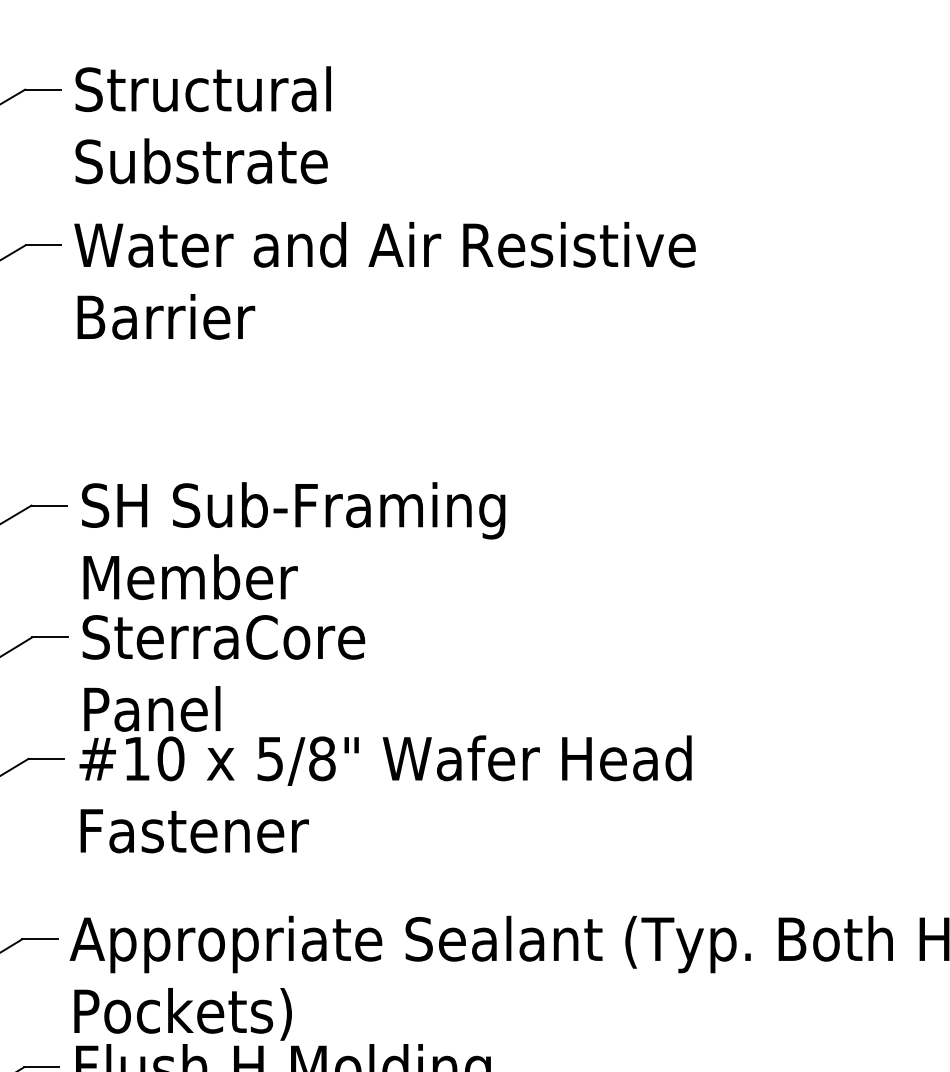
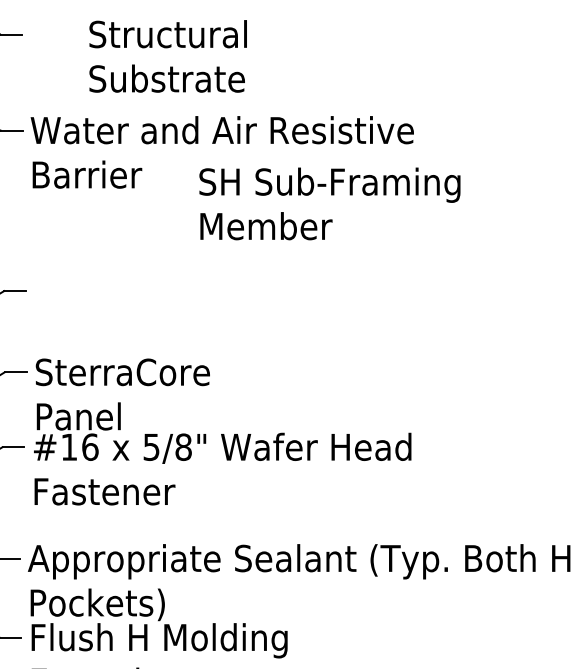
text: (202, 125) -> (167, 56), moved
text: (292, 540) -> (329, 203), moved
text: (171, 757) -> (90, 446), #10 -> #16

